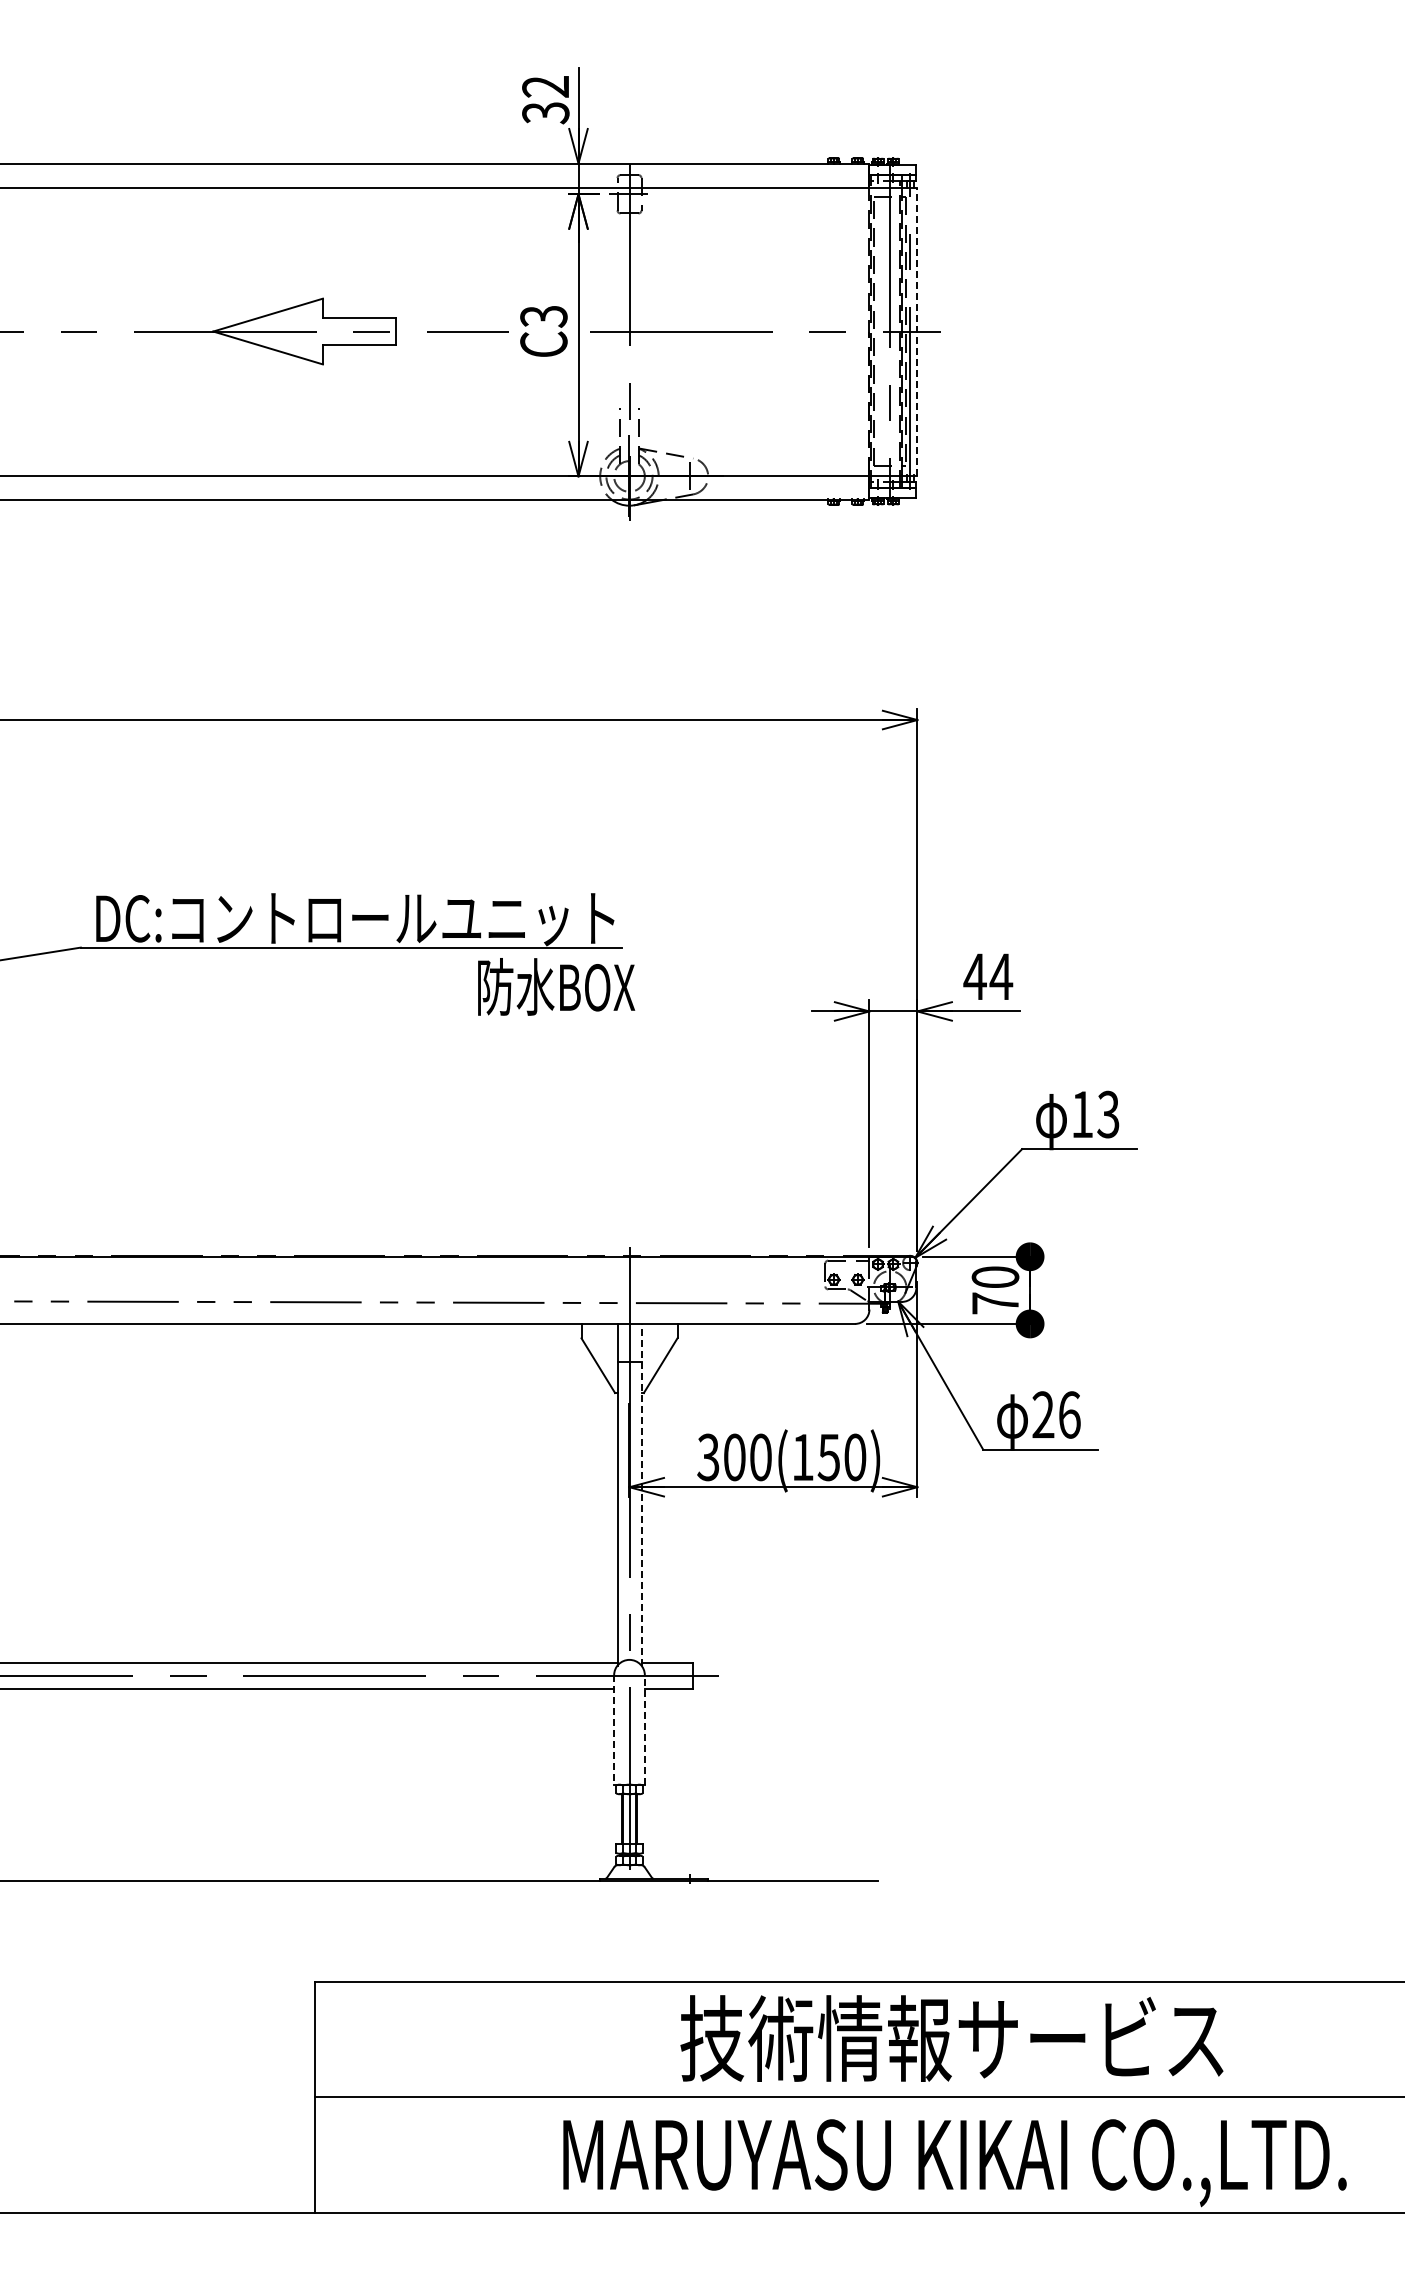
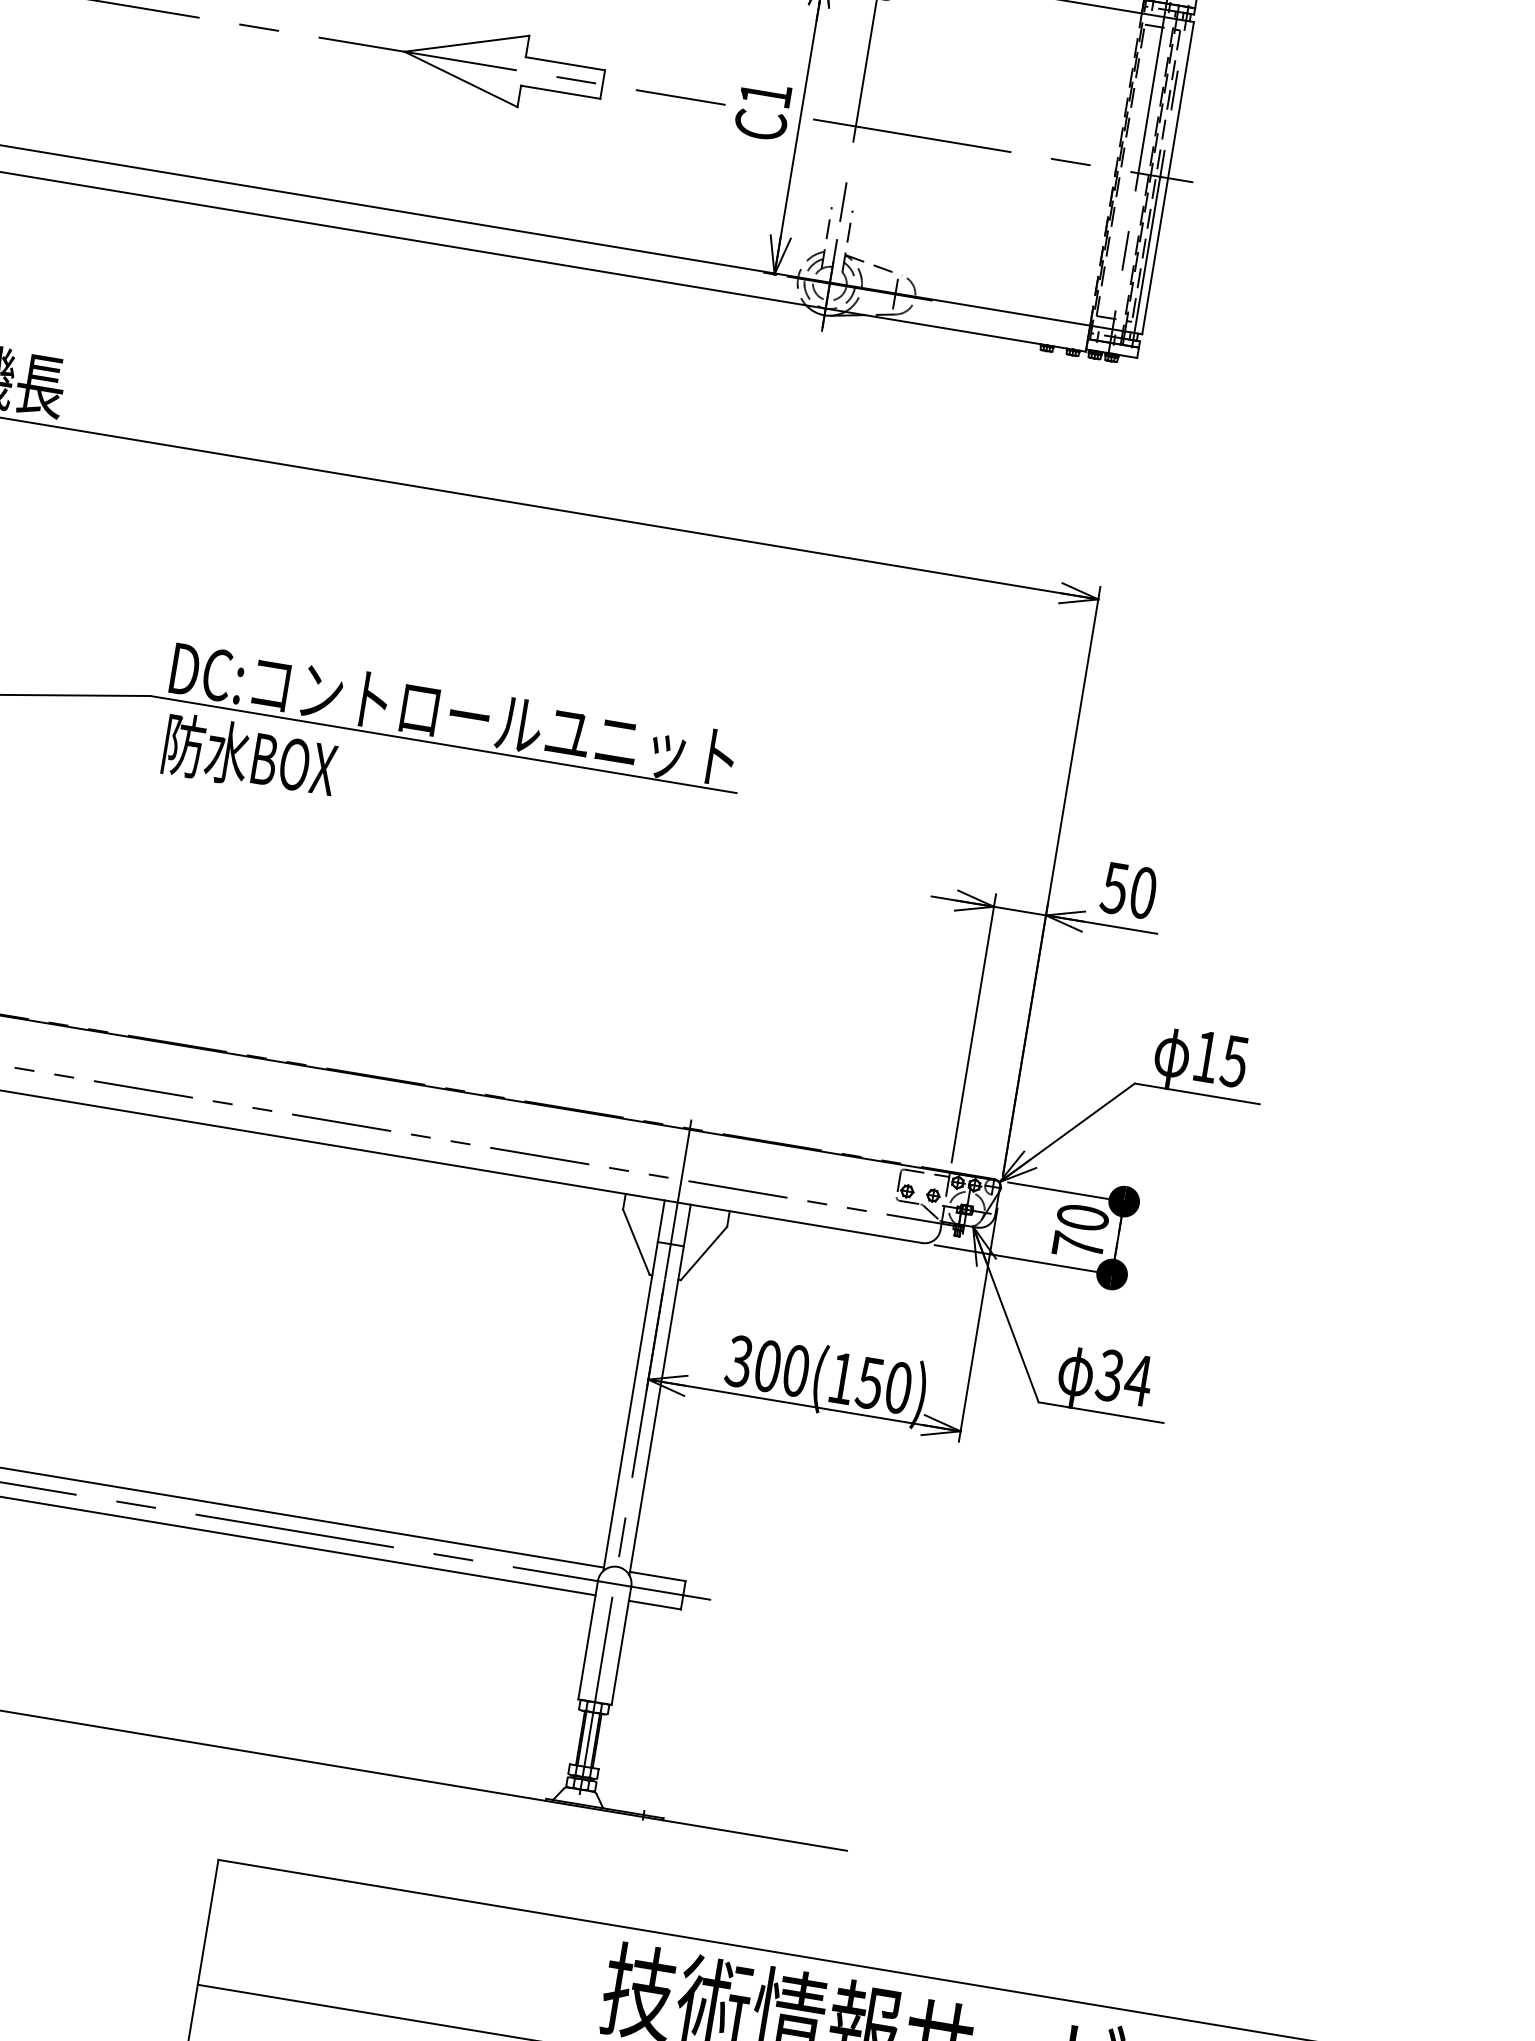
text: (543, 316) -> (765, 94), C3 -> C1
line: (917, 331) -> (1168, 178), dashed -> solid
text: (988, 976) -> (1129, 890), 44 -> 50
text: (556, 986) -> (250, 755), moved
text: (1108, 1113) -> (1234, 1060), 13 -> 15
text: (1056, 1414) -> (1124, 1377), 26 -> 34
line: (641, 1494) -> (660, 1389), dashed -> solid
line: (614, 1729) -> (588, 1639), dashed -> solid
line: (644, 1729) -> (621, 1645), dashed -> solid

